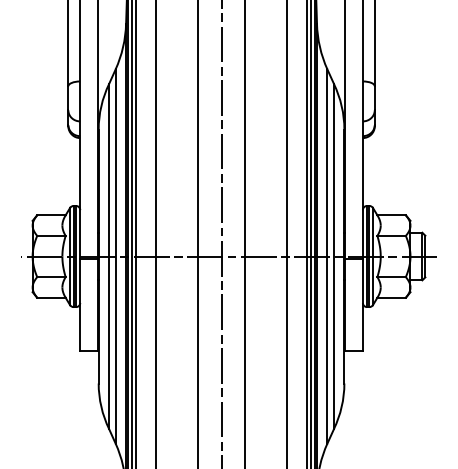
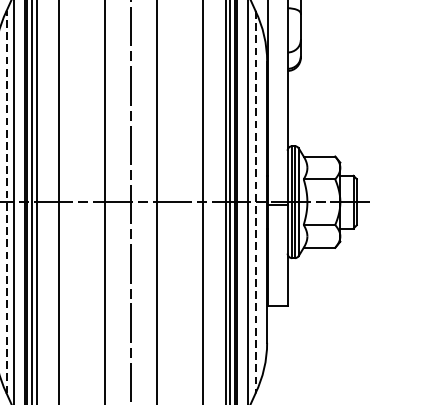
line: (109, 256) -> (6, 202), solid -> dashed
line: (333, 256) -> (255, 202), solid -> dashed

